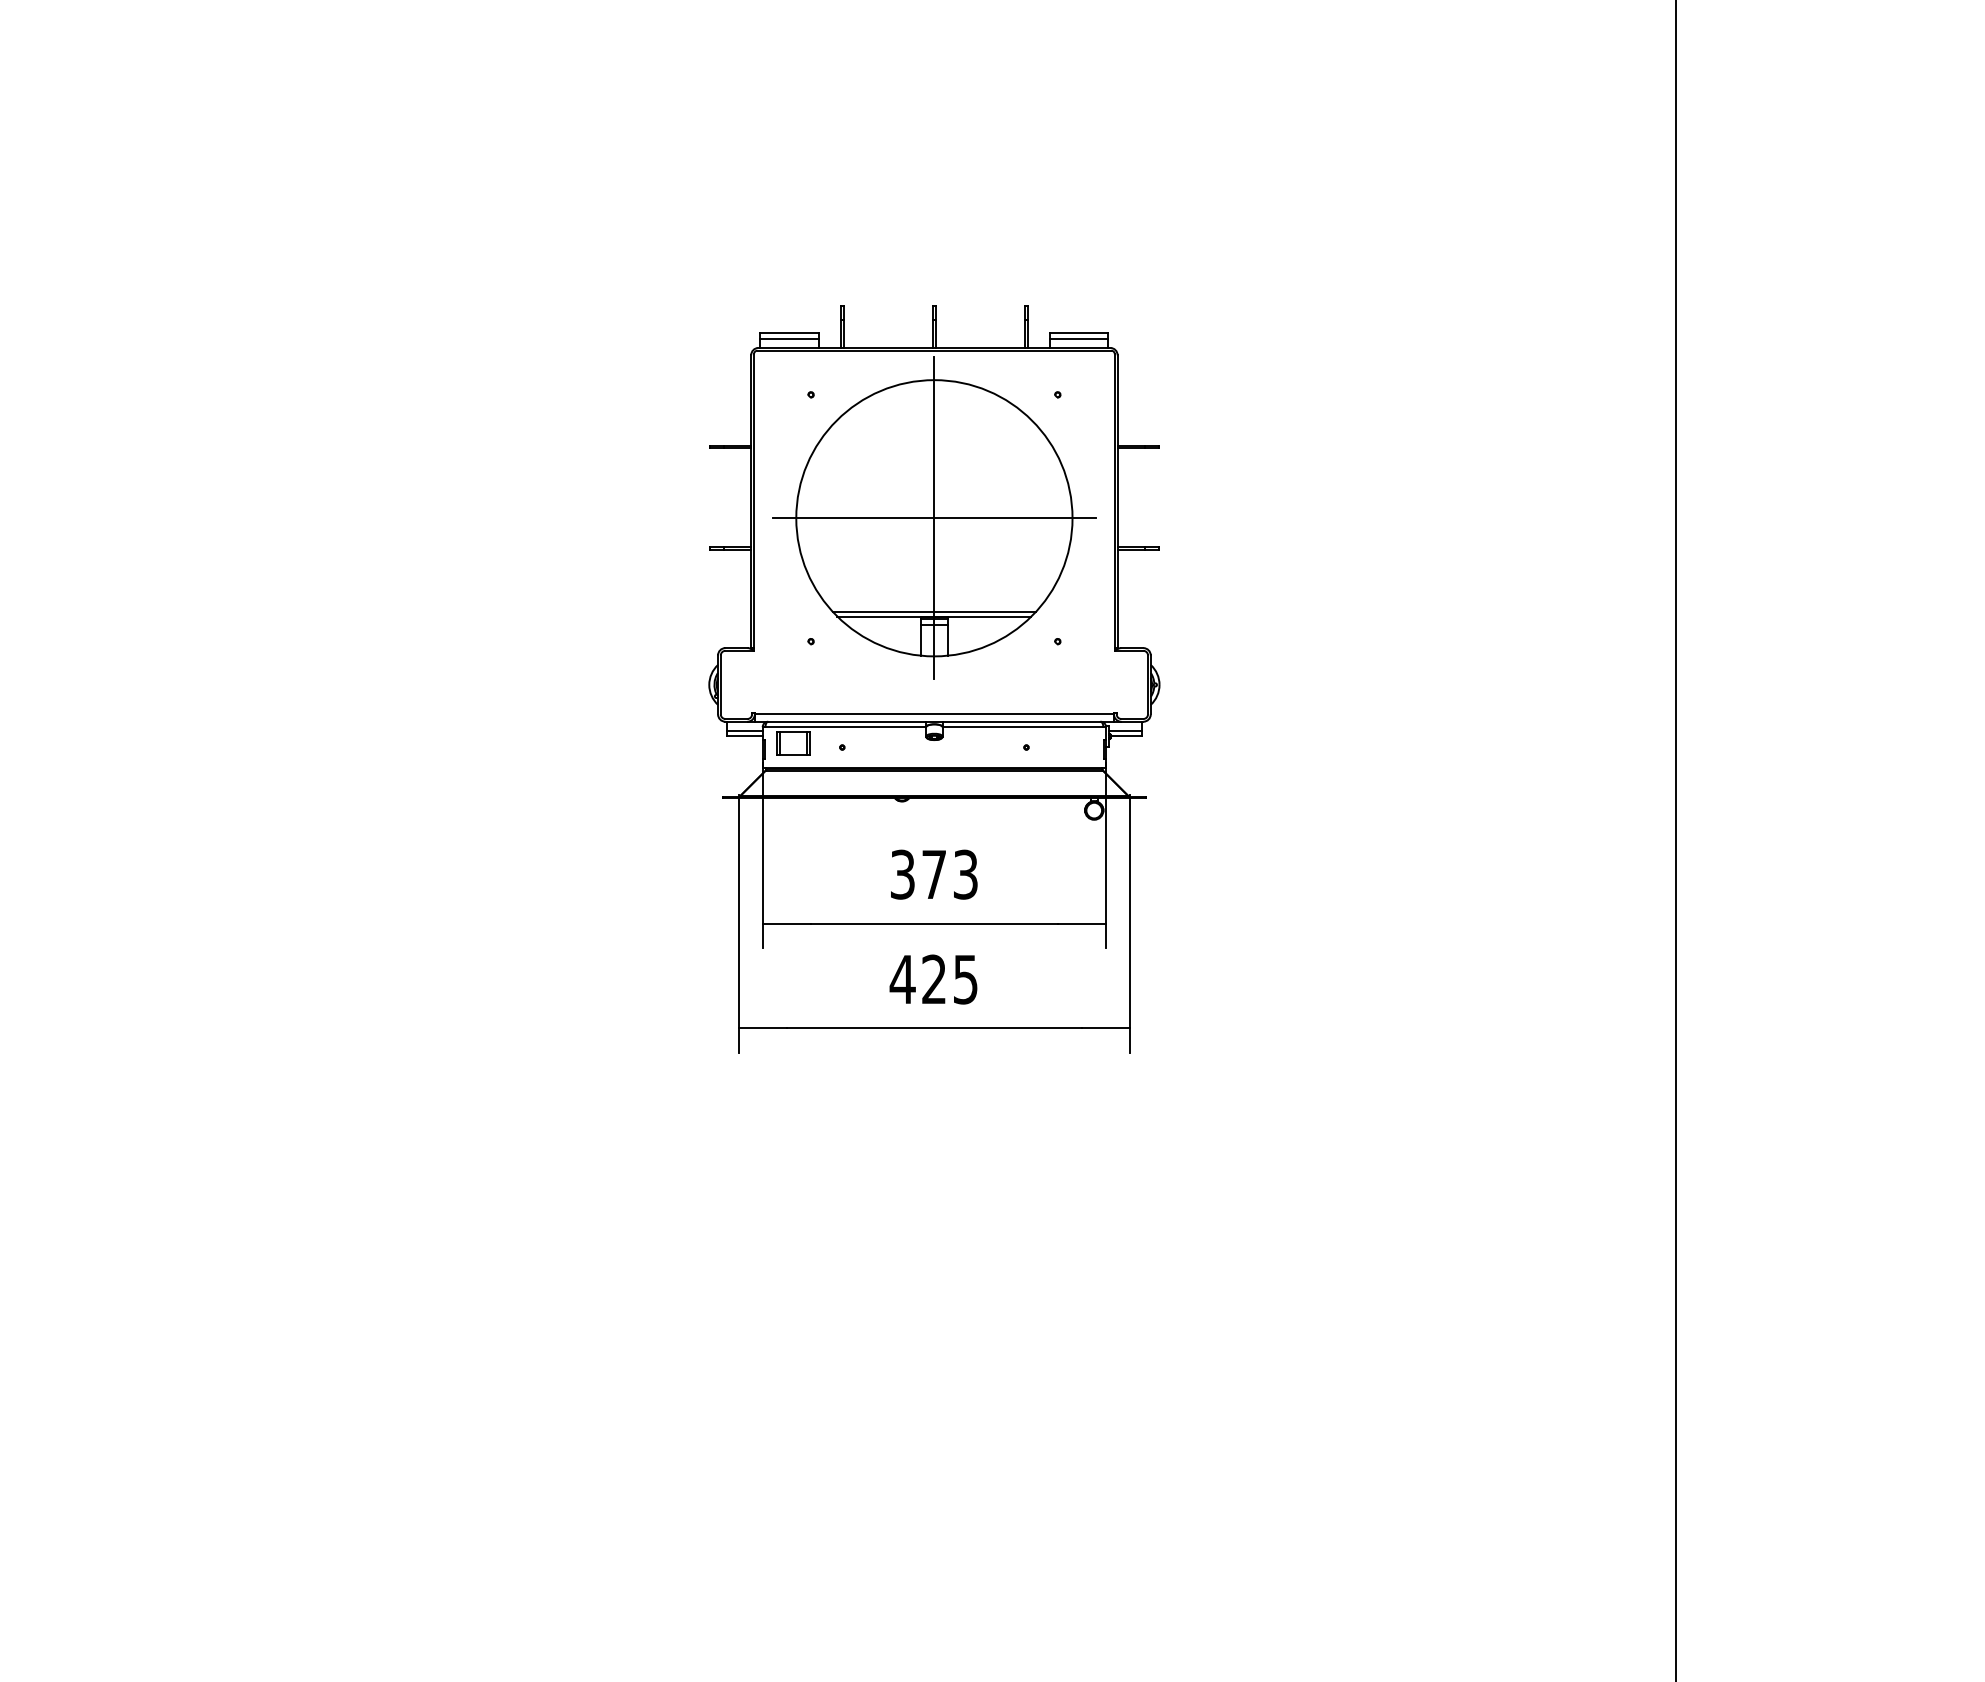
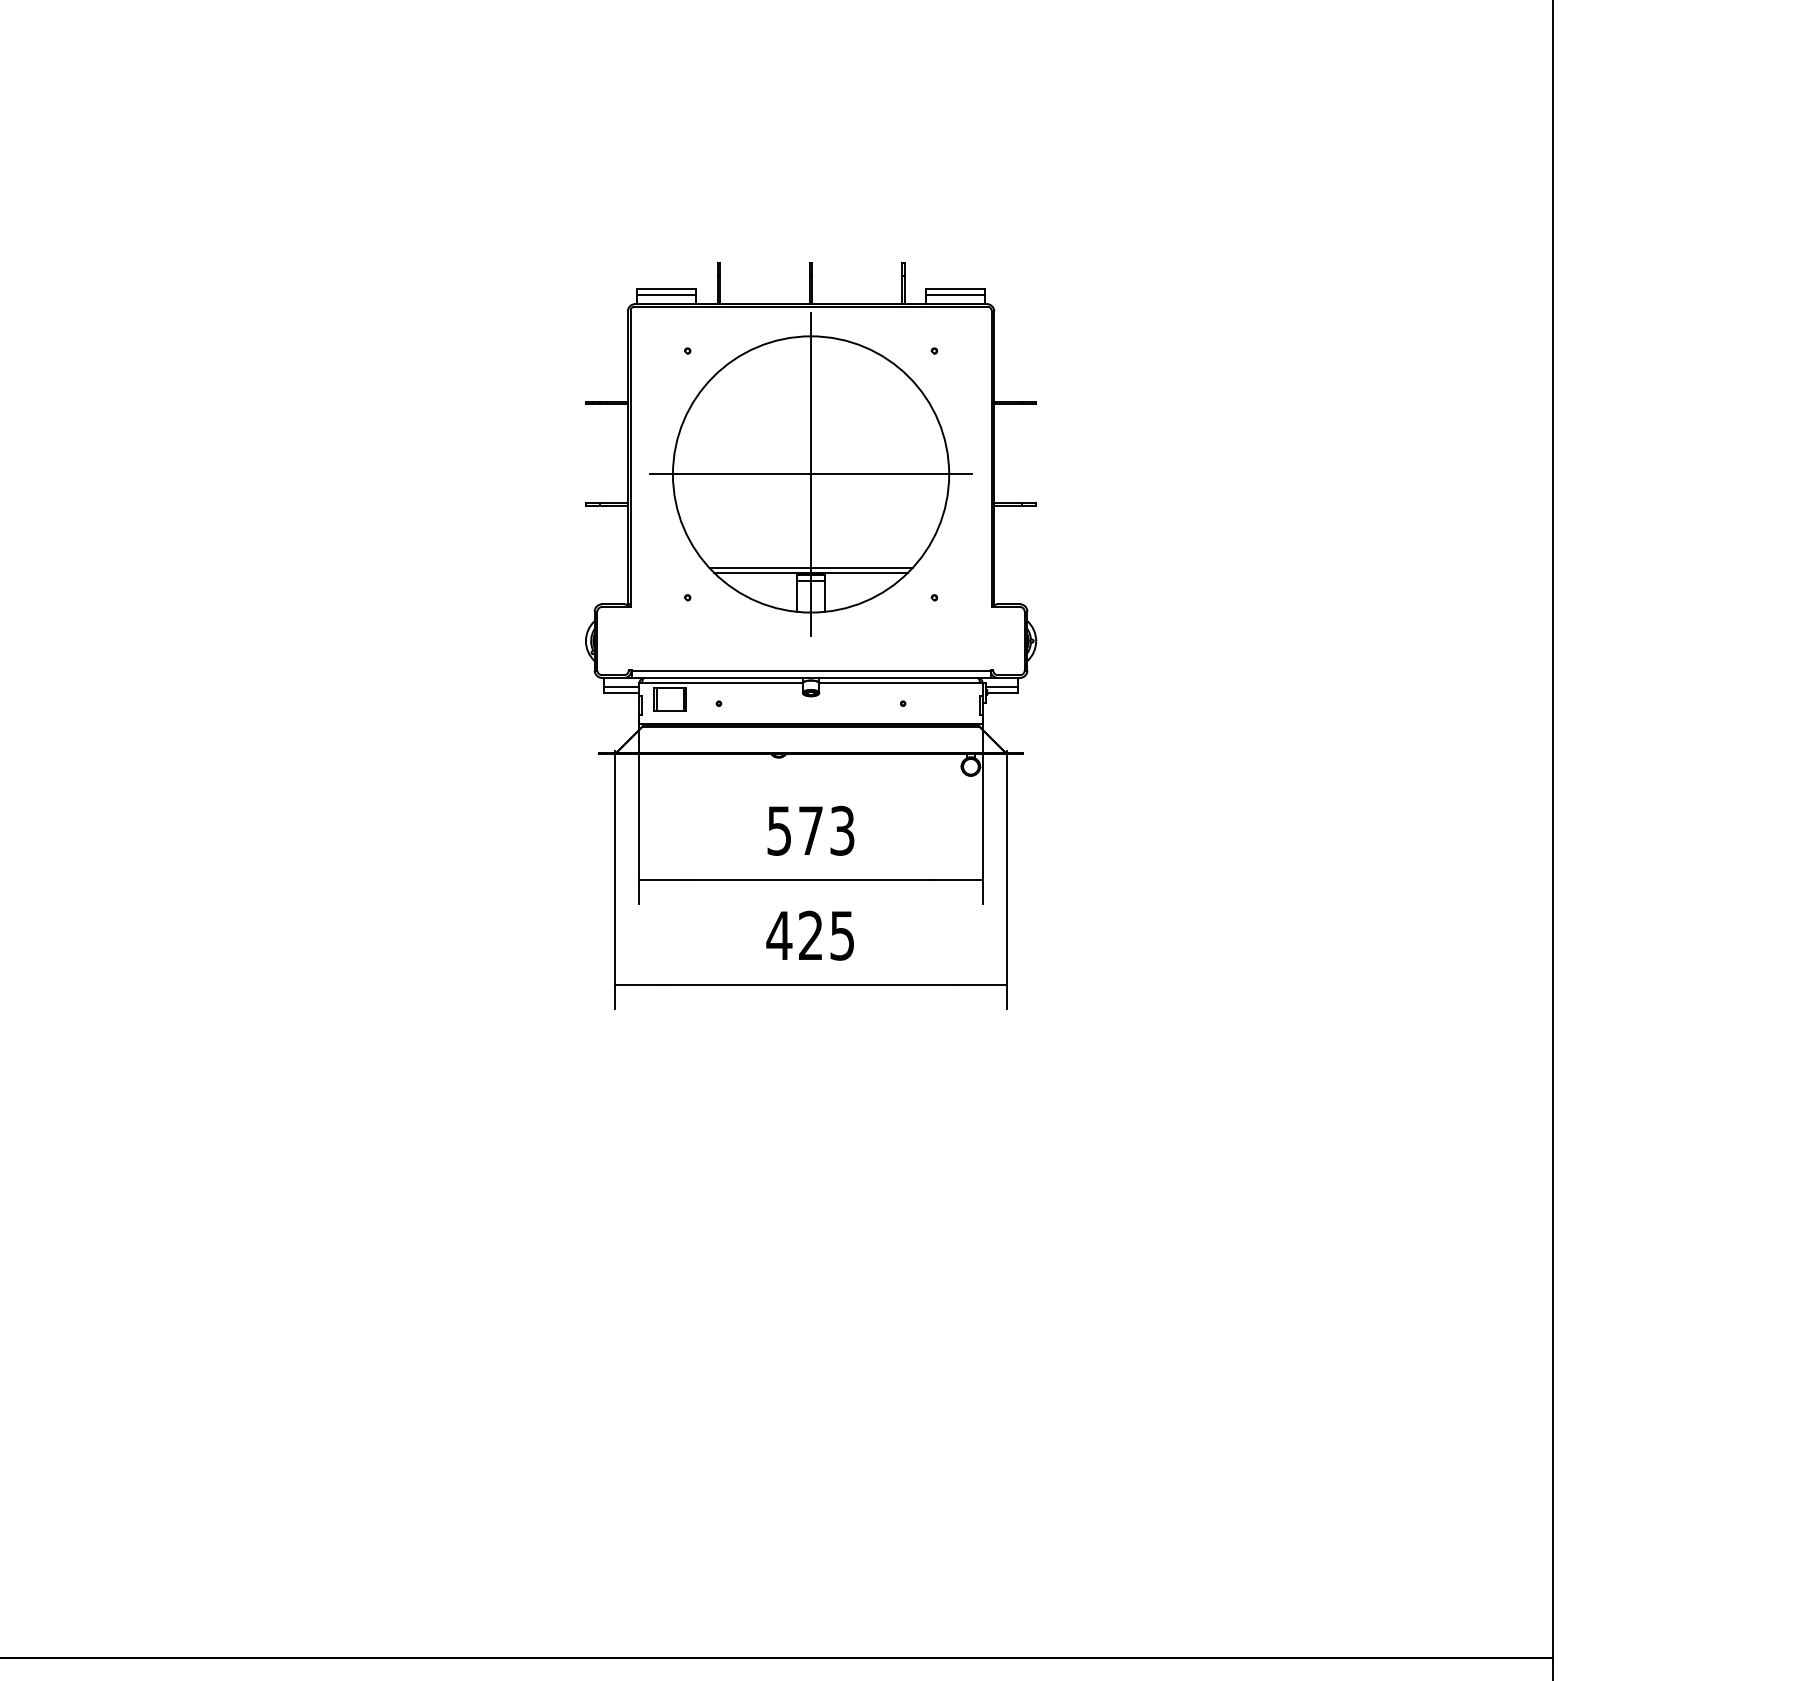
text: (902, 874) -> (779, 830), 373 -> 573

